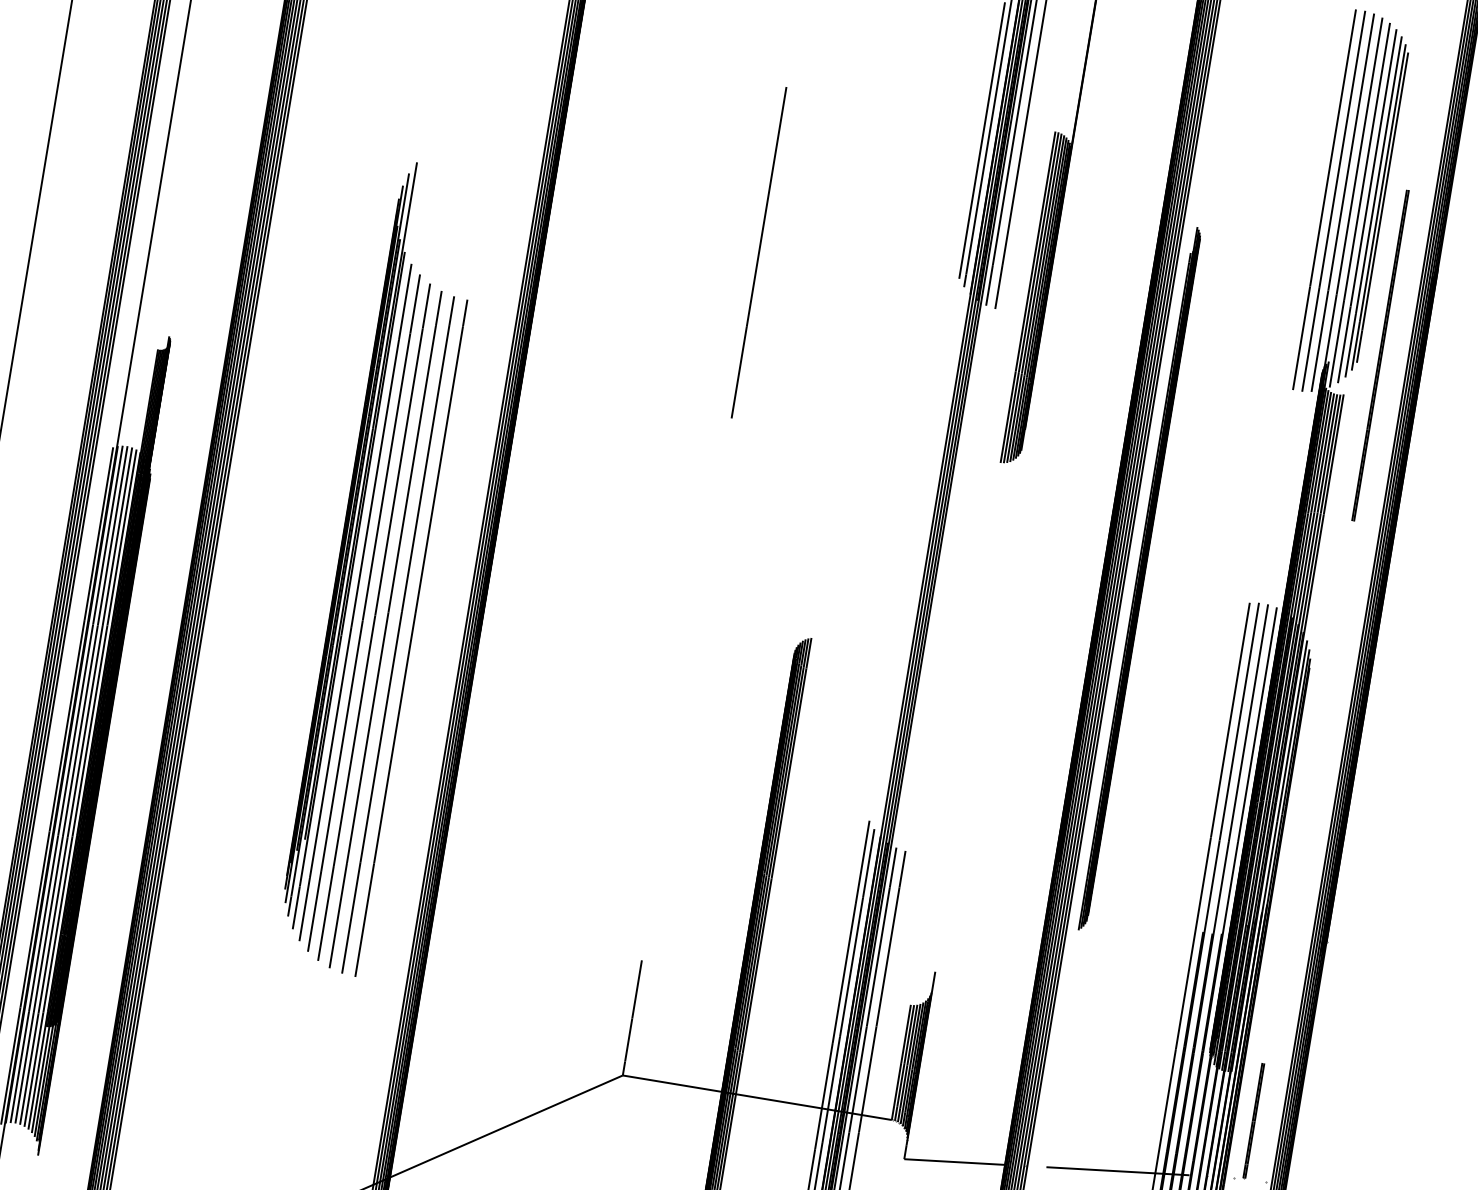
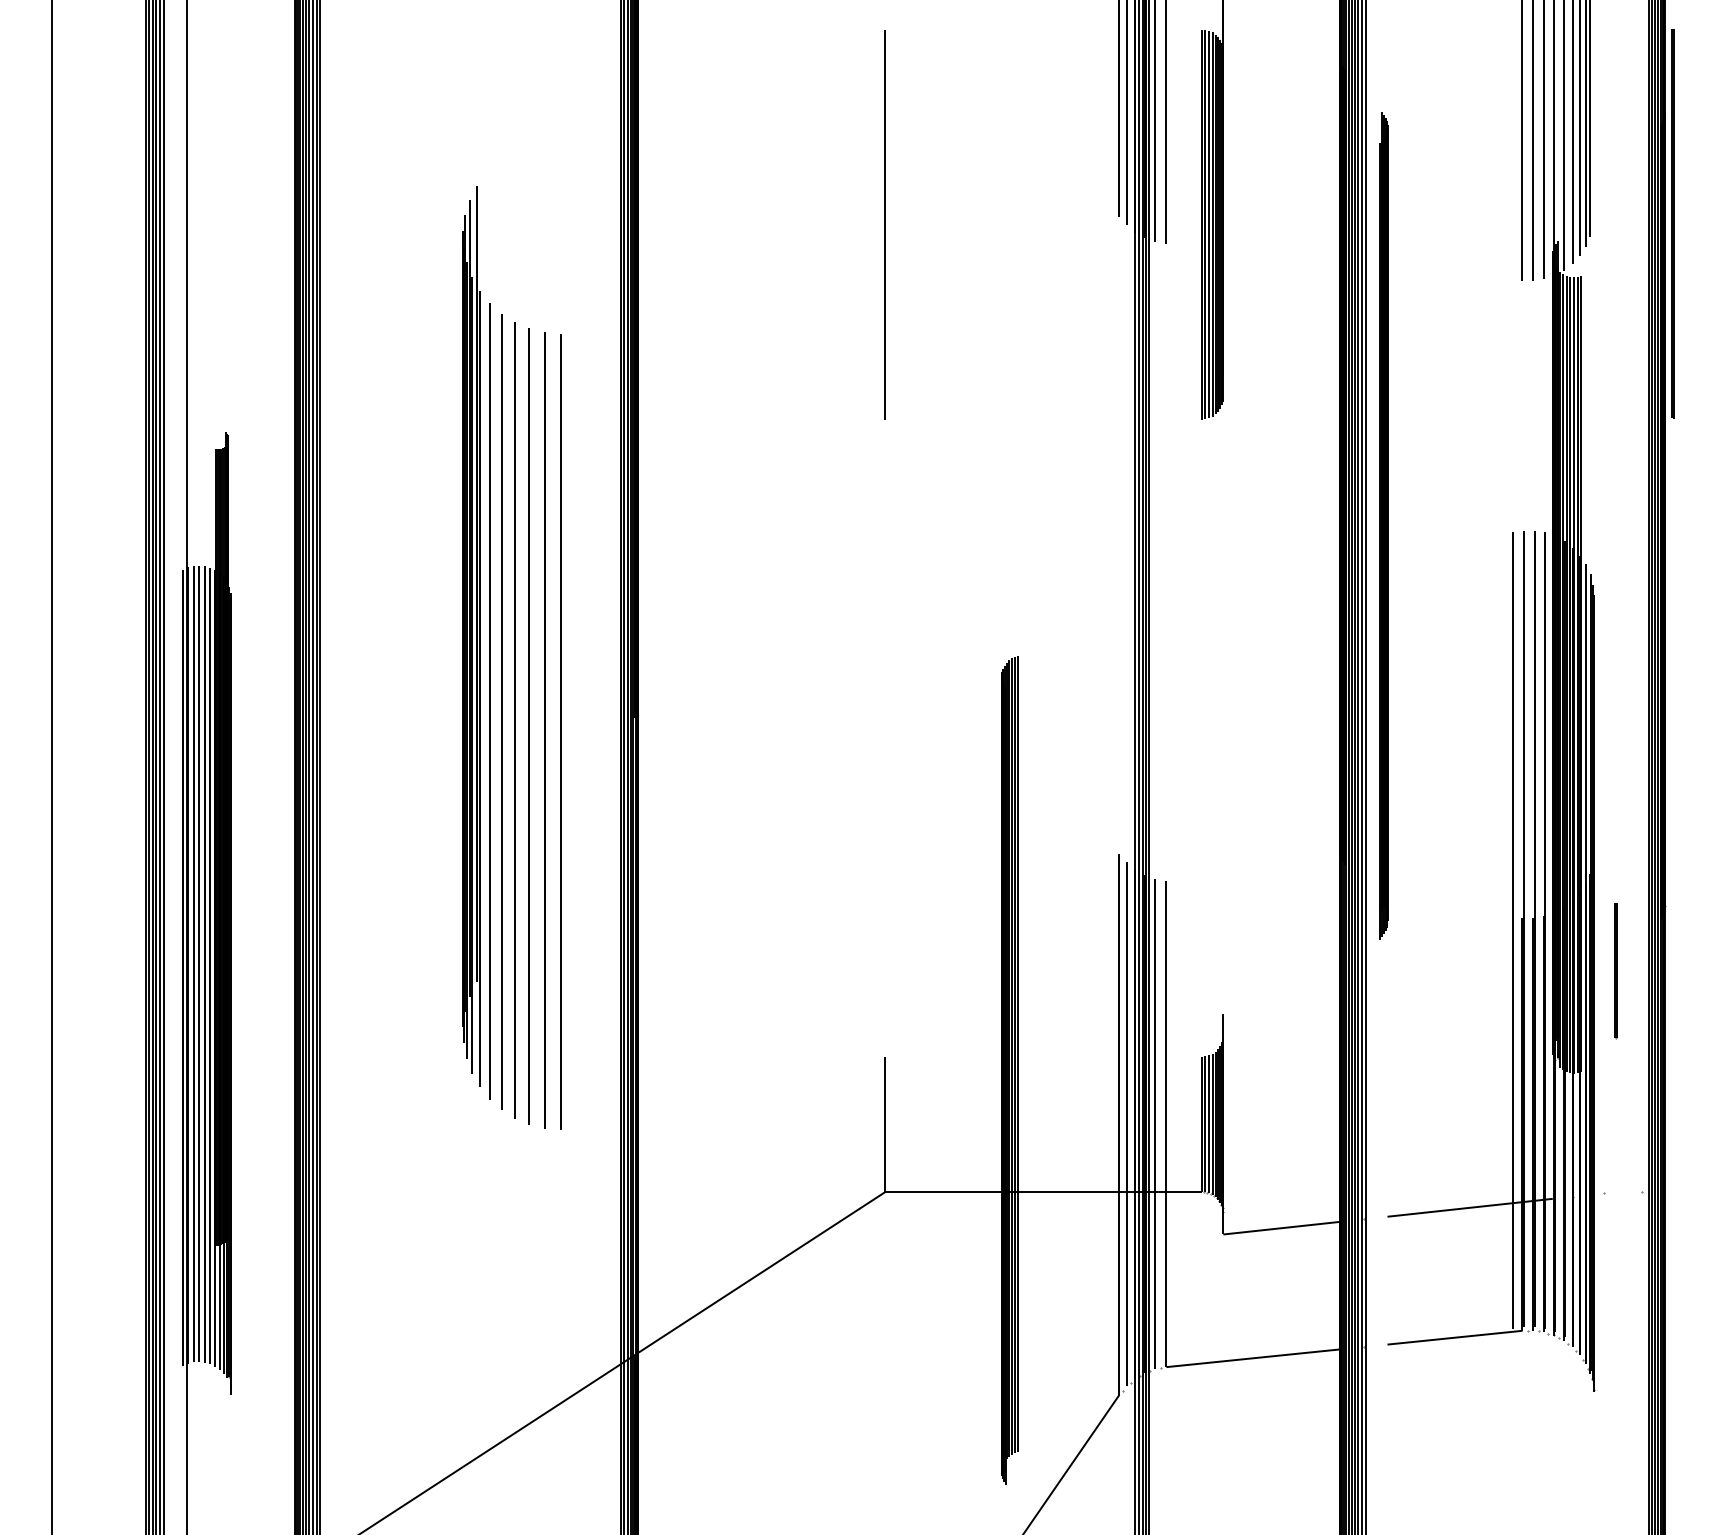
line: (1380, 355) -> (1672, 223), moved
line: (1253, 1121) -> (1615, 971), moved

